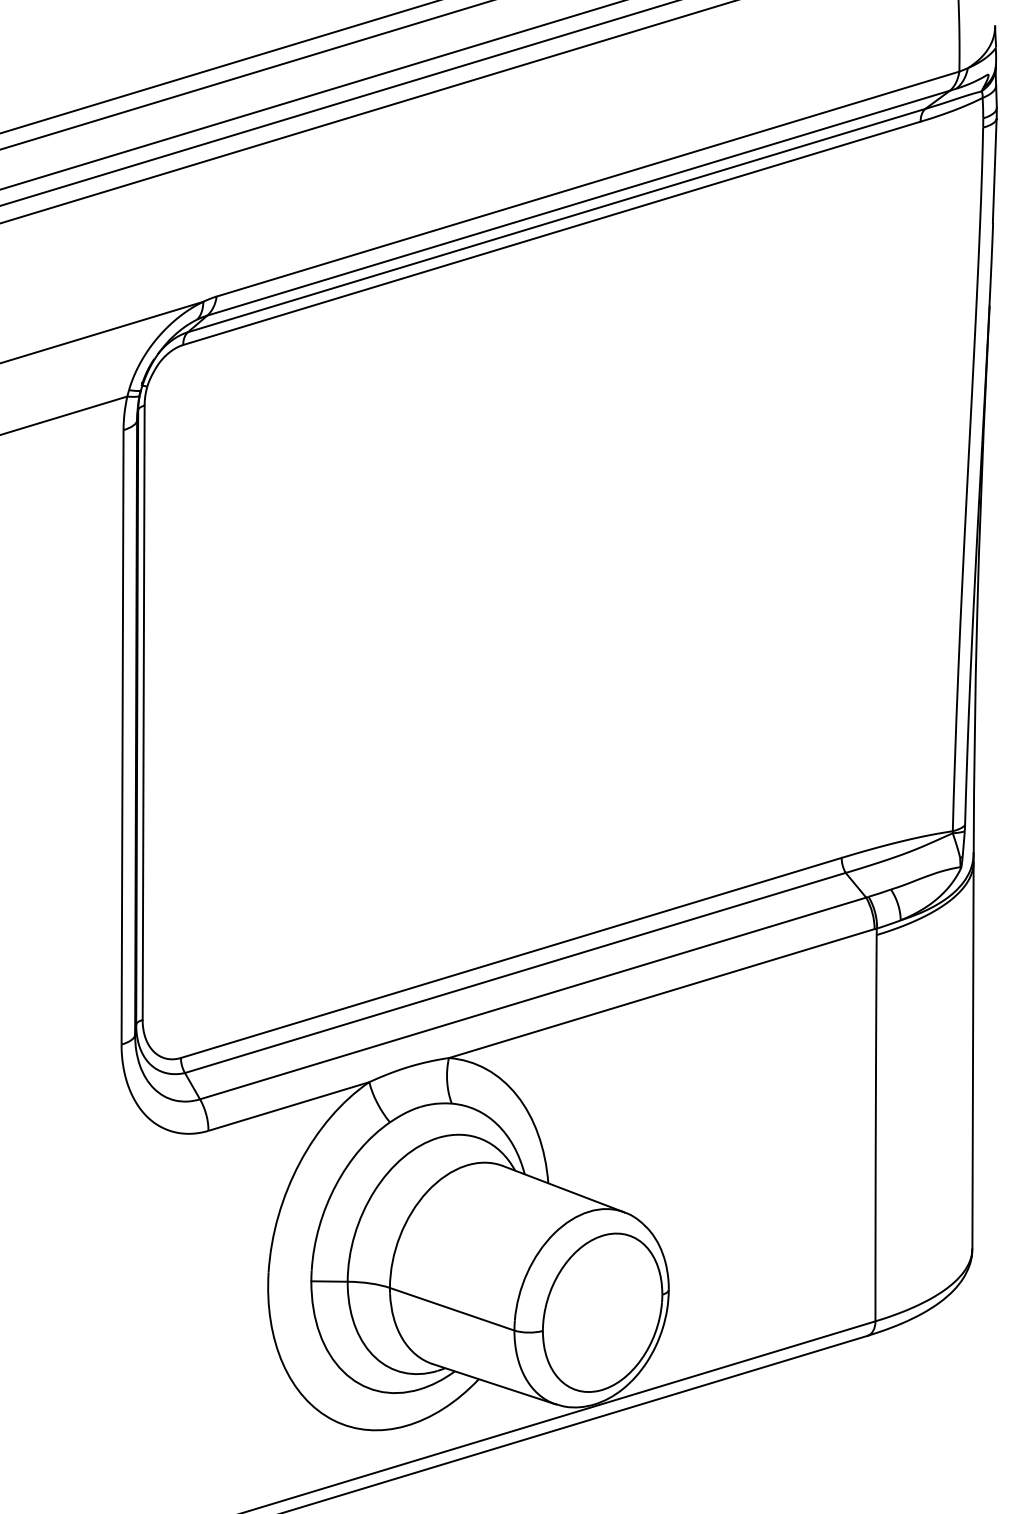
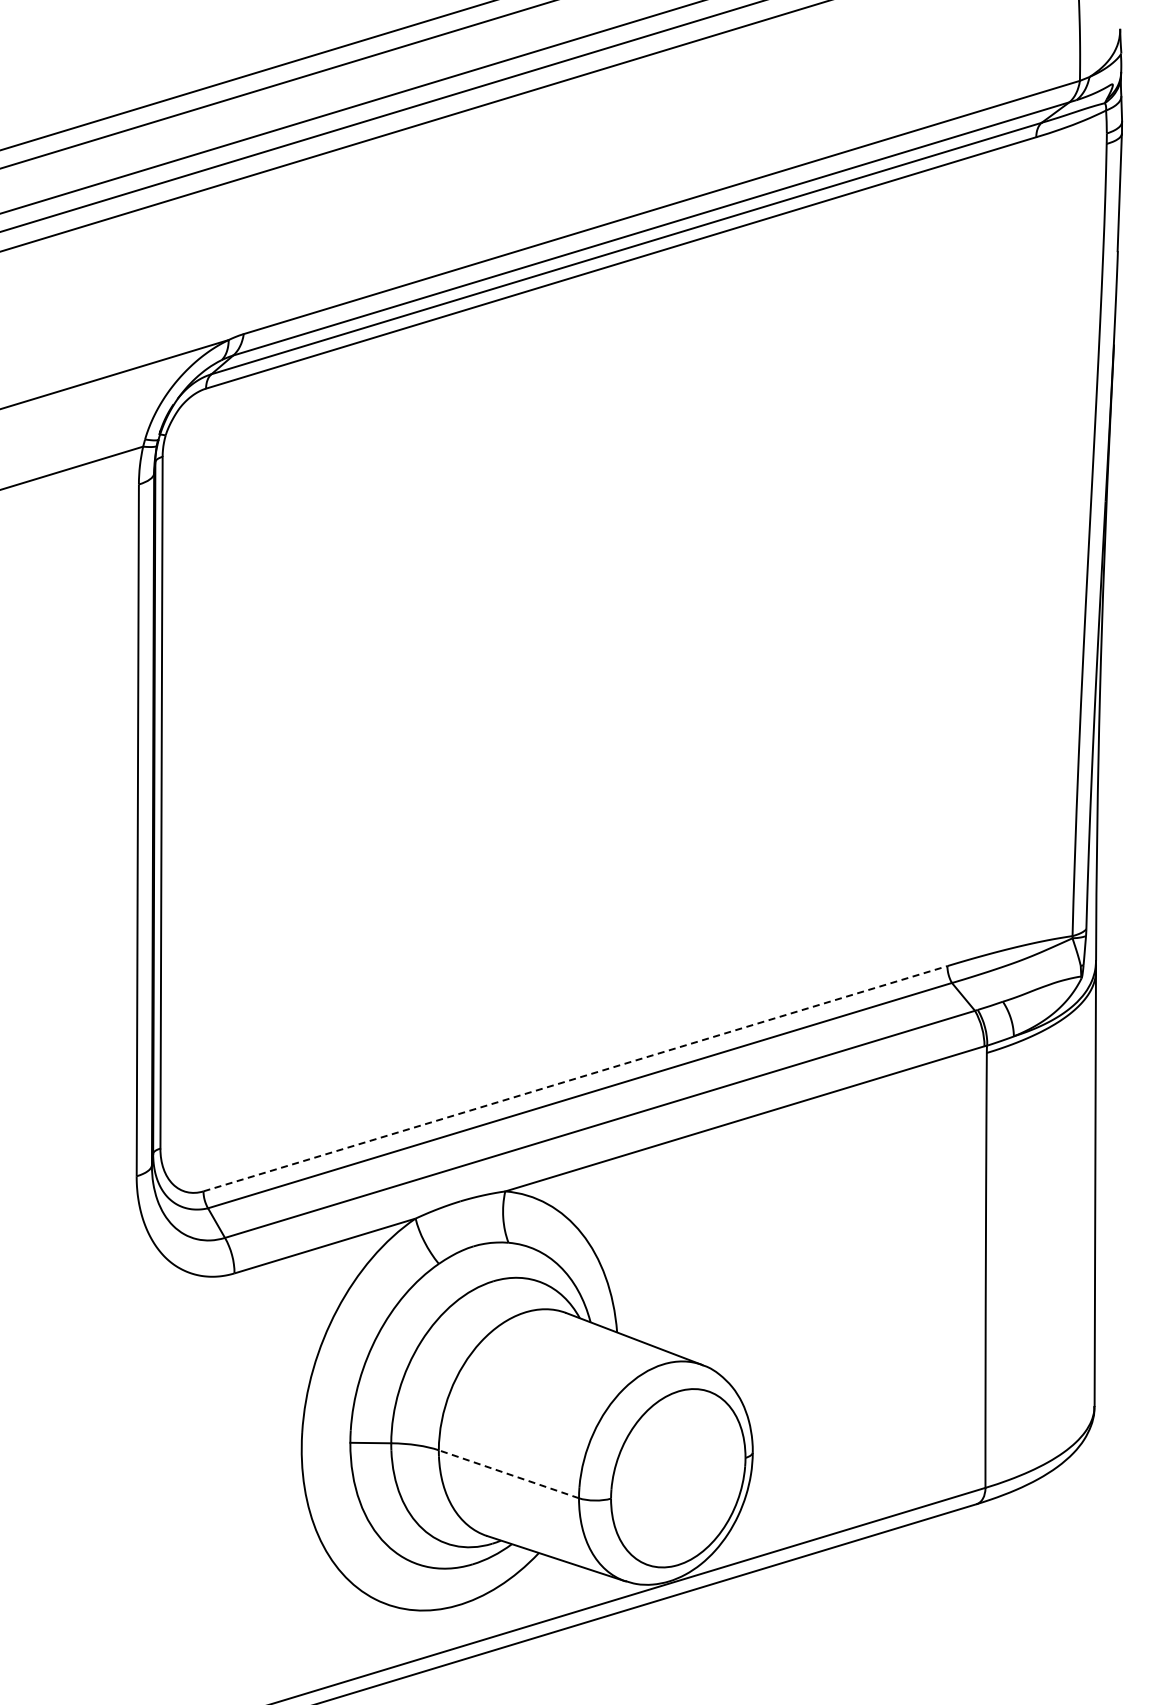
line: (511, 957) -> (575, 1078), solid -> dashed
line: (451, 1309) -> (508, 1474), solid -> dashed

